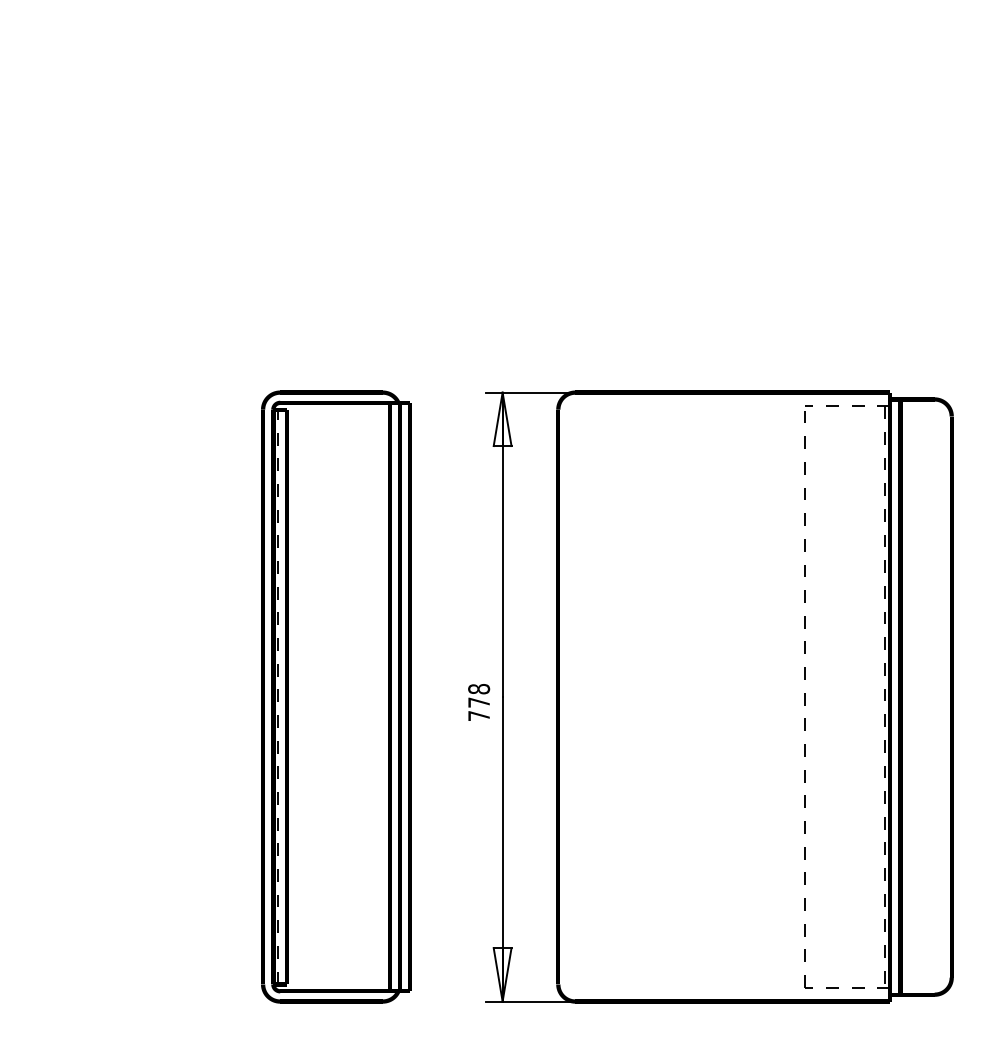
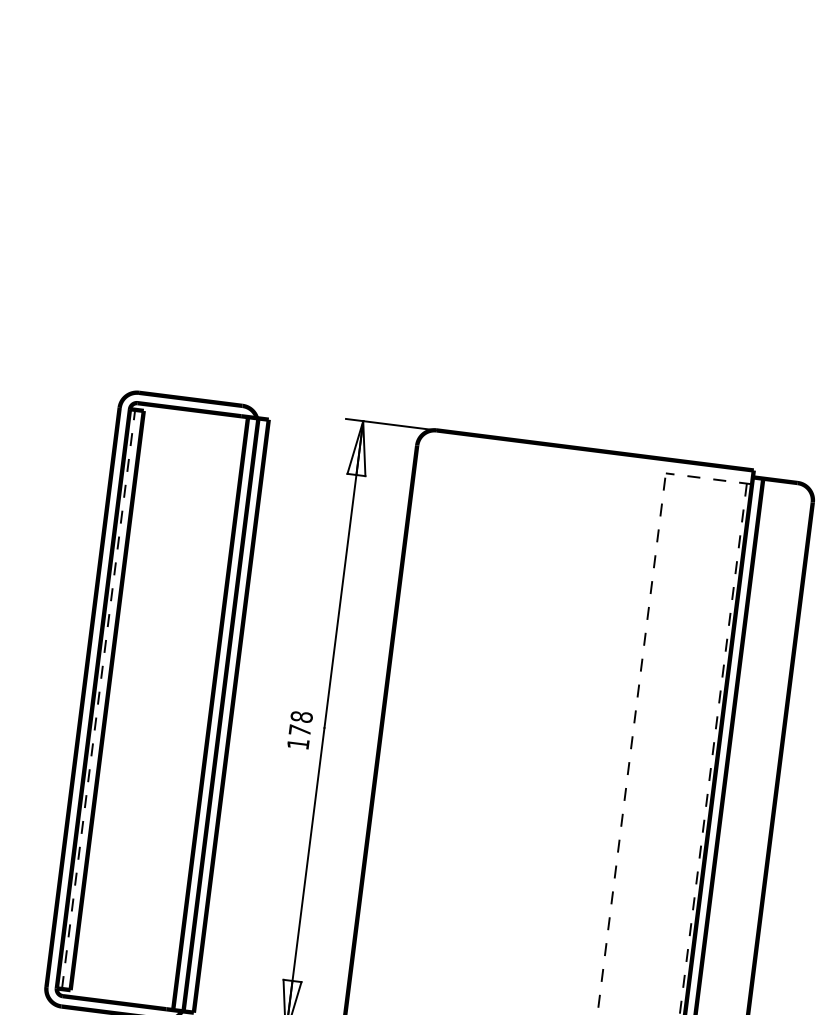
text: (478, 715) -> (297, 743), 778 -> 178

